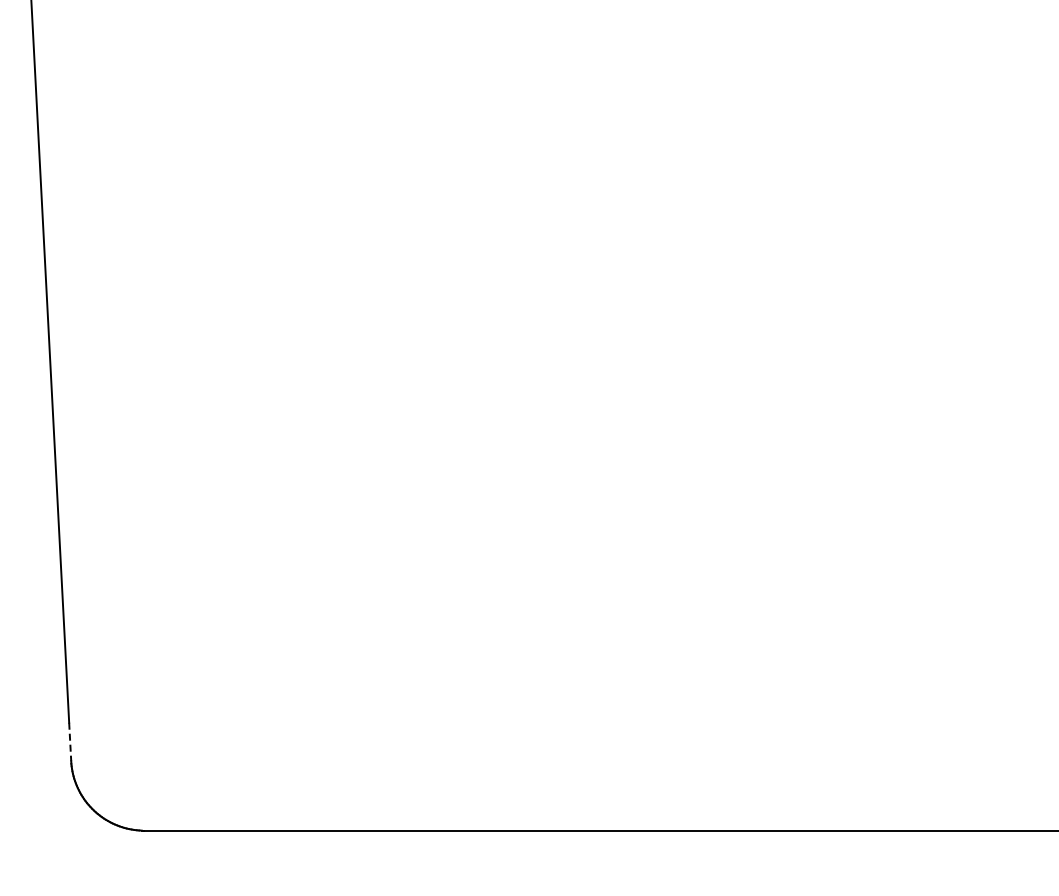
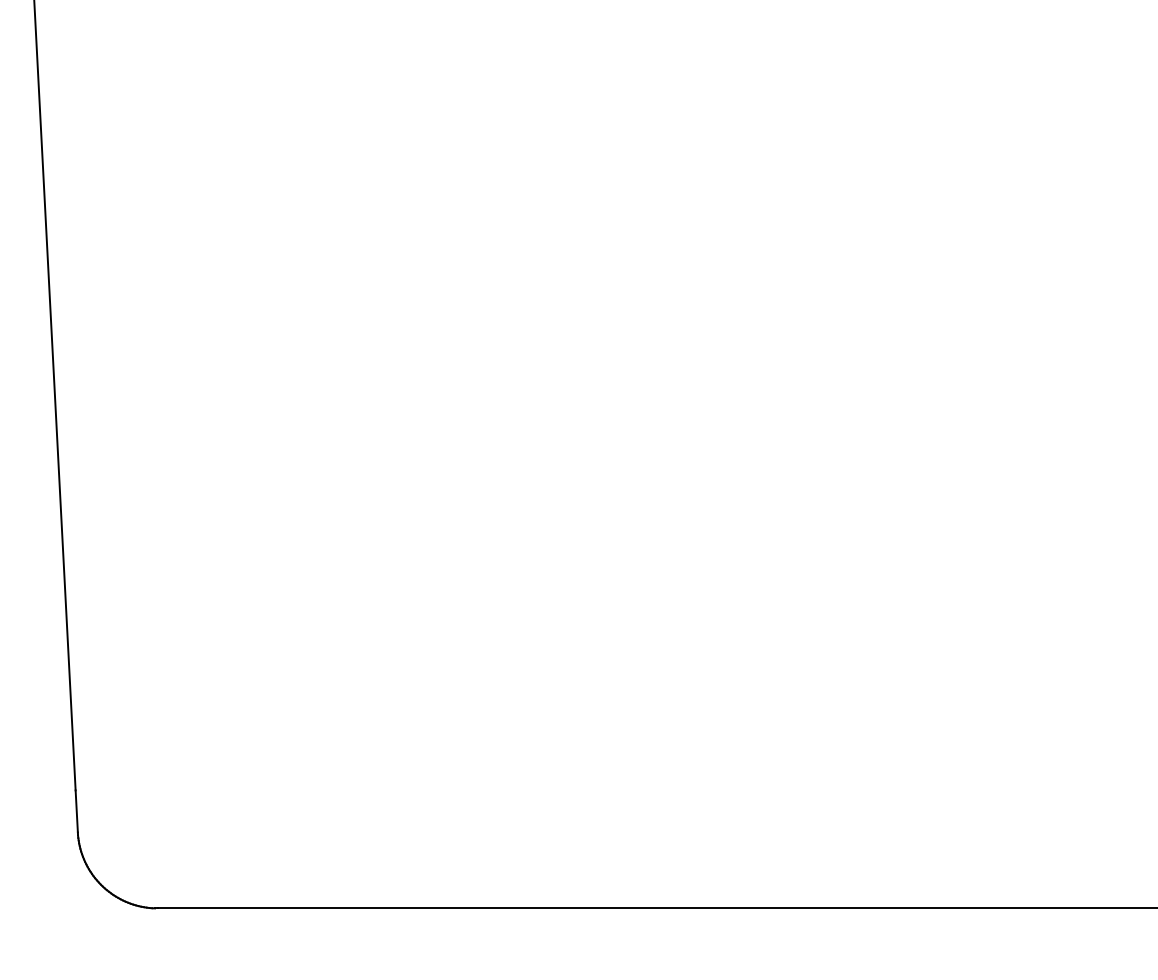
line: (70, 742) -> (77, 812), dashed -> solid

